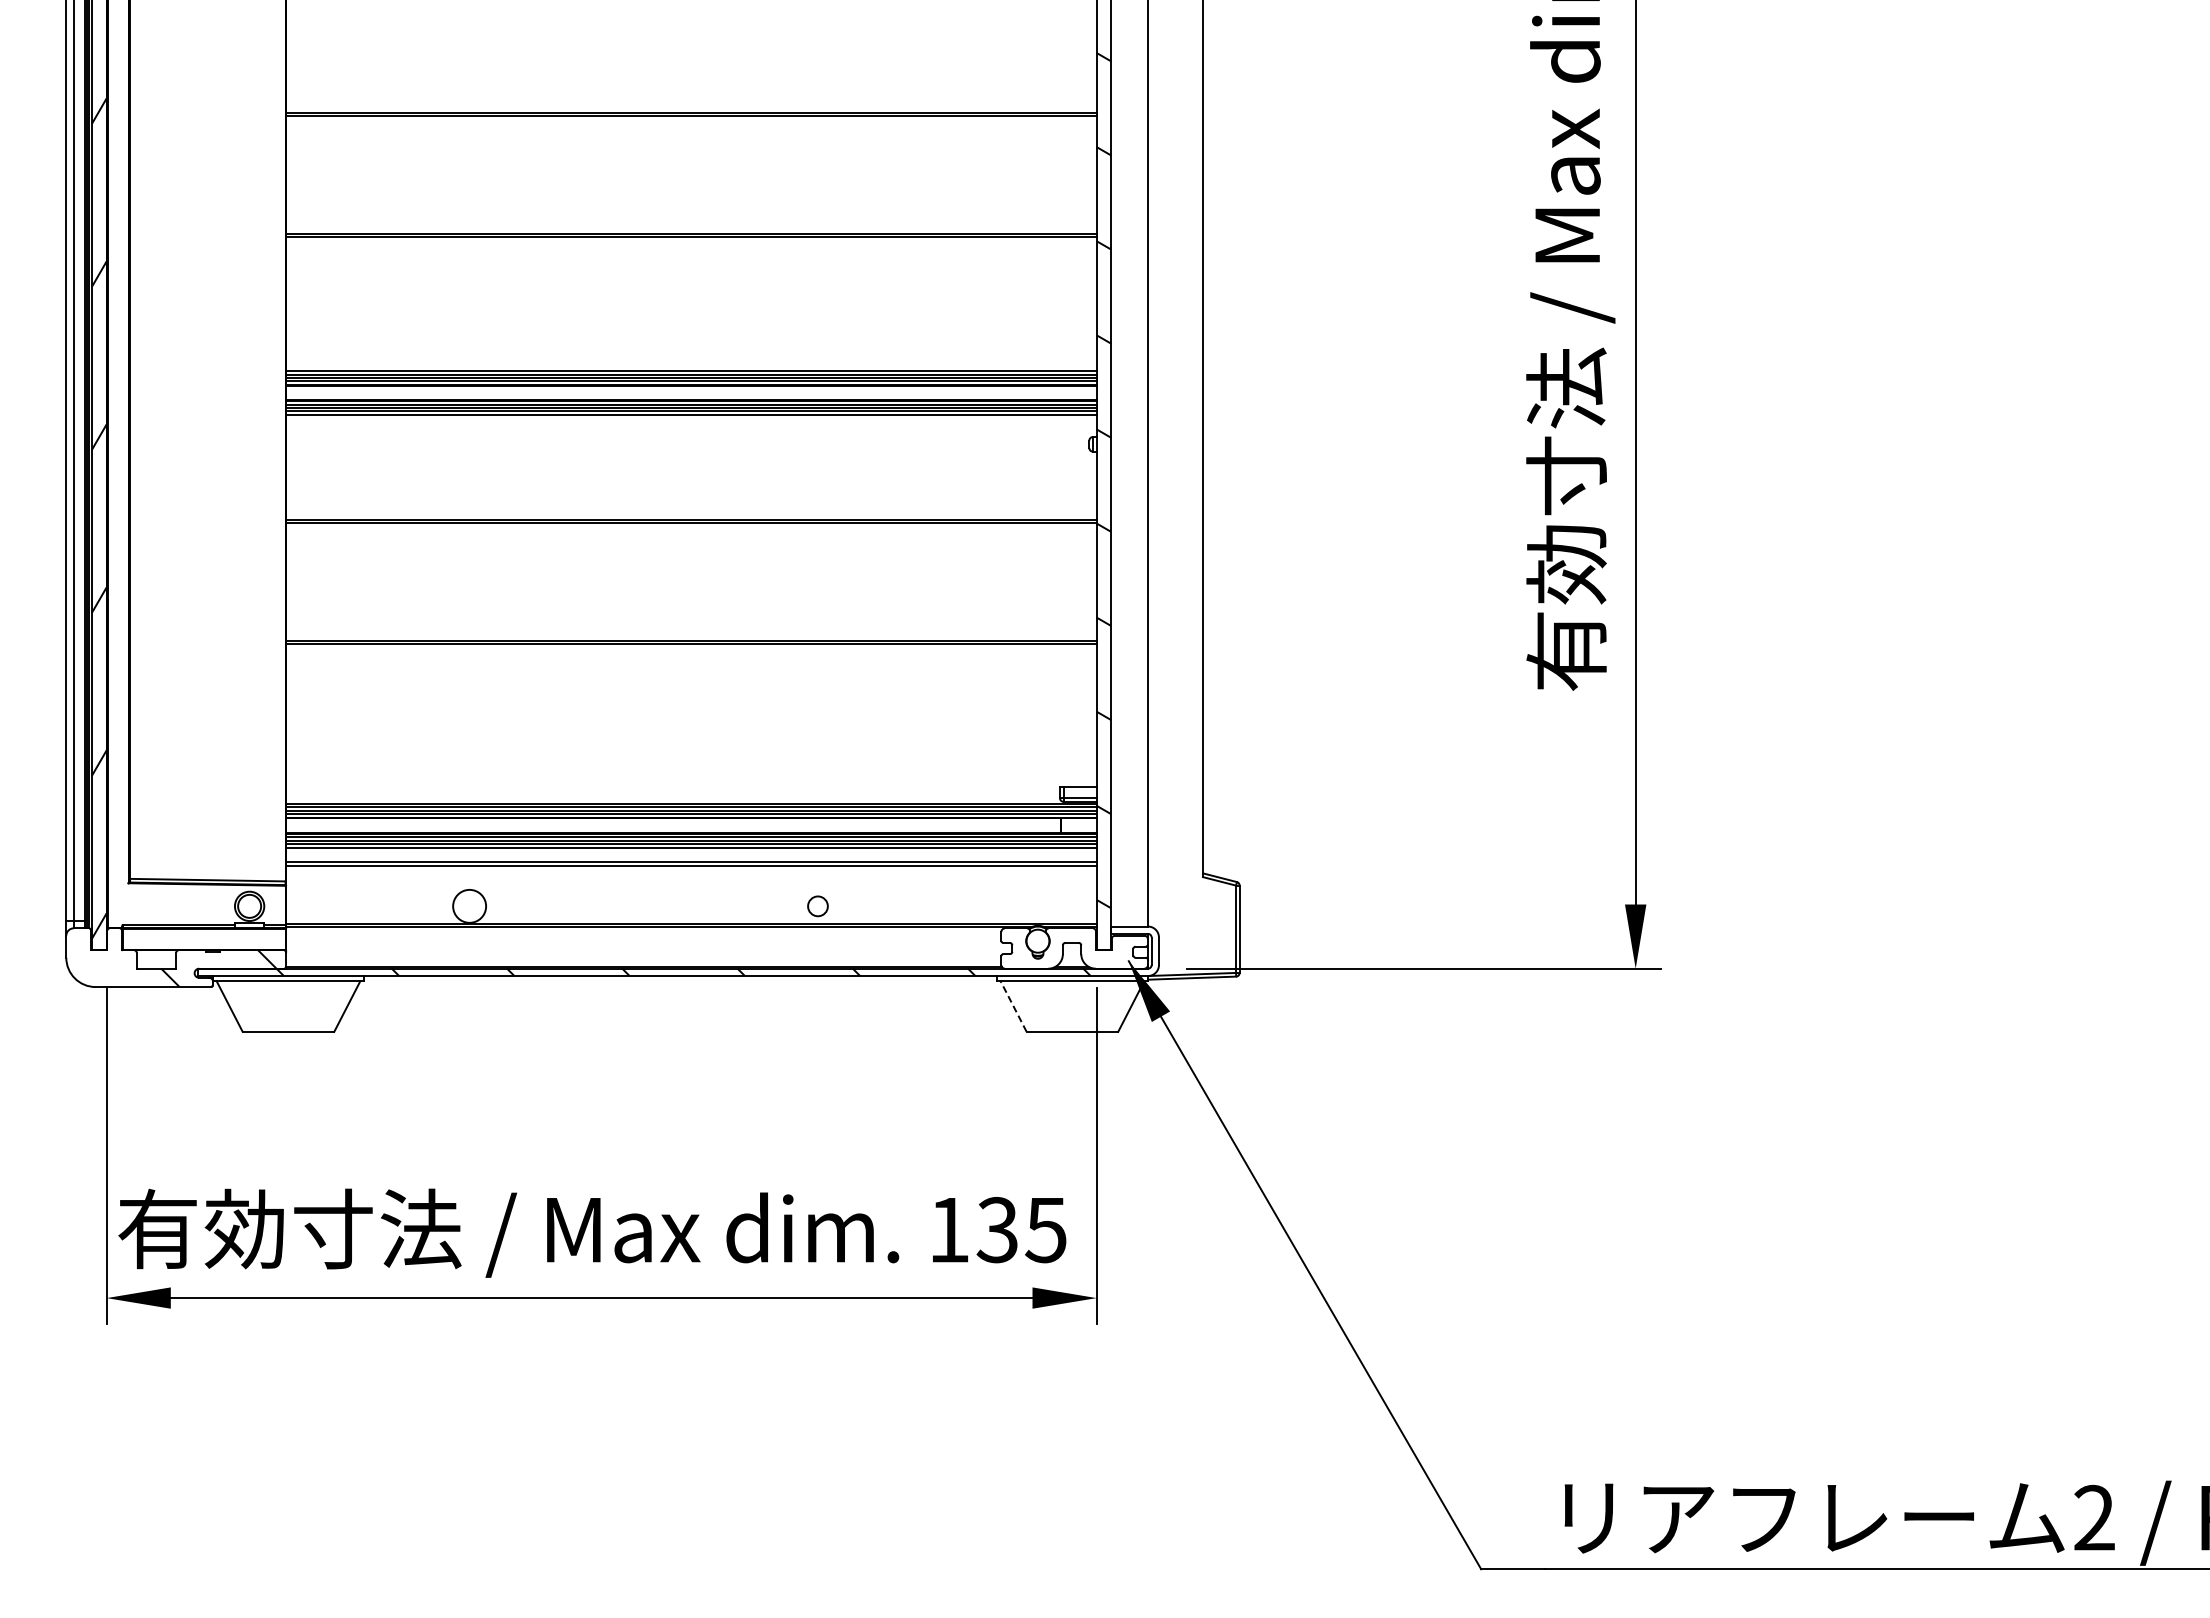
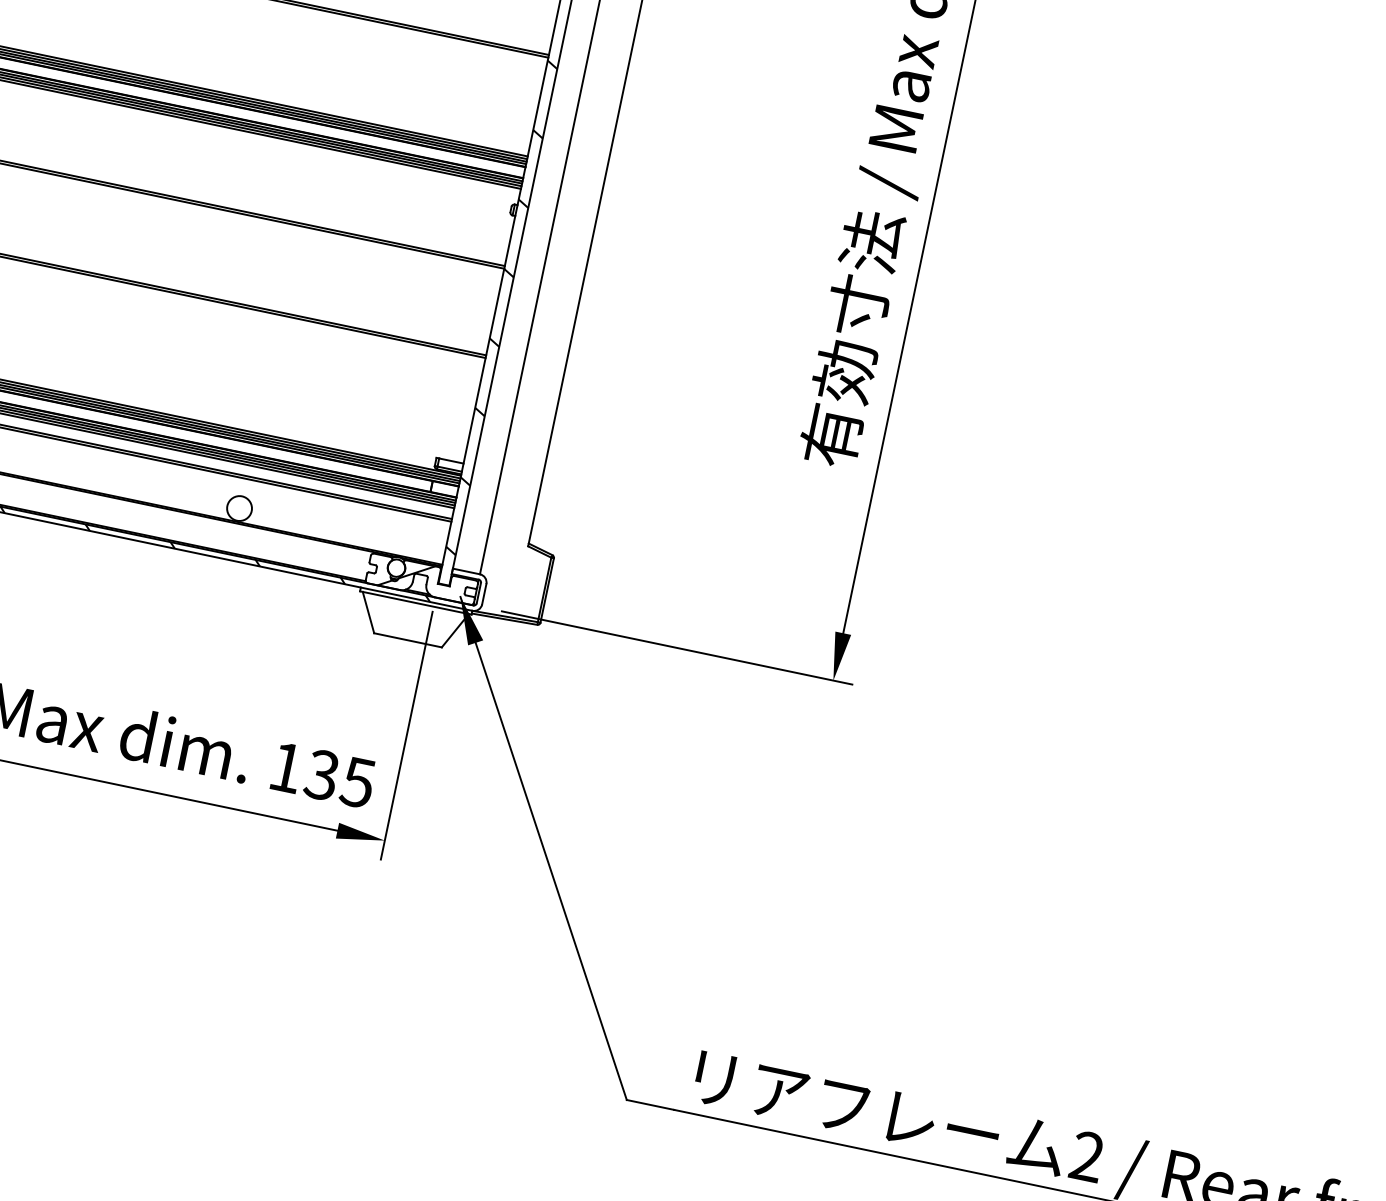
circle: (817, 905) -> (239, 507), size x1.67
hatch: (1052, 948) -> (406, 575), added
line: (1013, 1006) -> (368, 612), dashed -> solid

